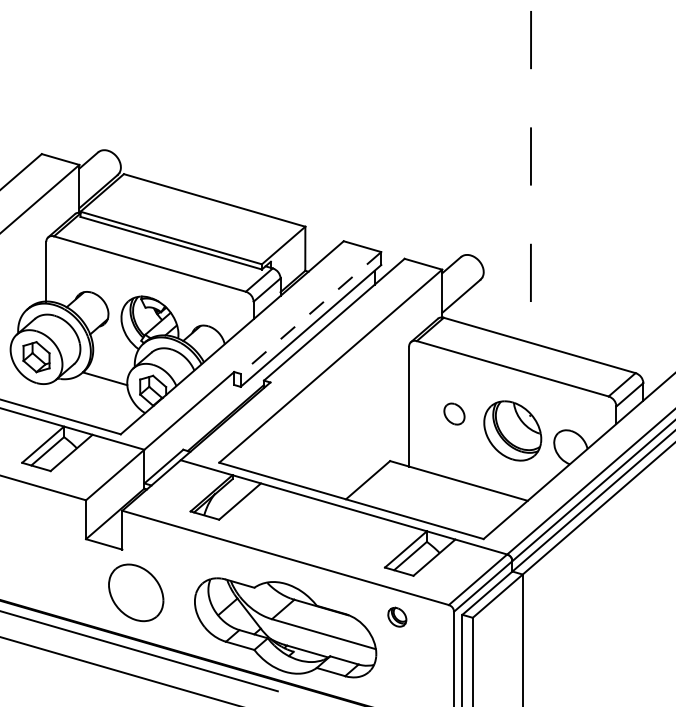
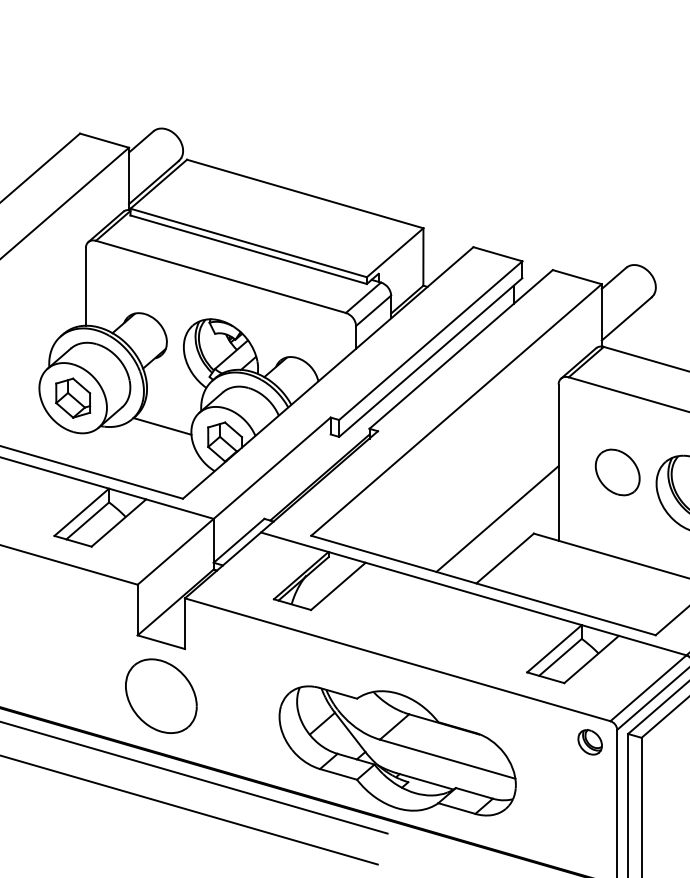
line: (310, 313) -> (430, 341), dashed -> solid
part: (454, 413) -> (617, 471), size x1.67
line: (362, 449) -> (497, 518), added
part: (136, 592) -> (161, 695), moved
part: (397, 616) -> (590, 741), moved

